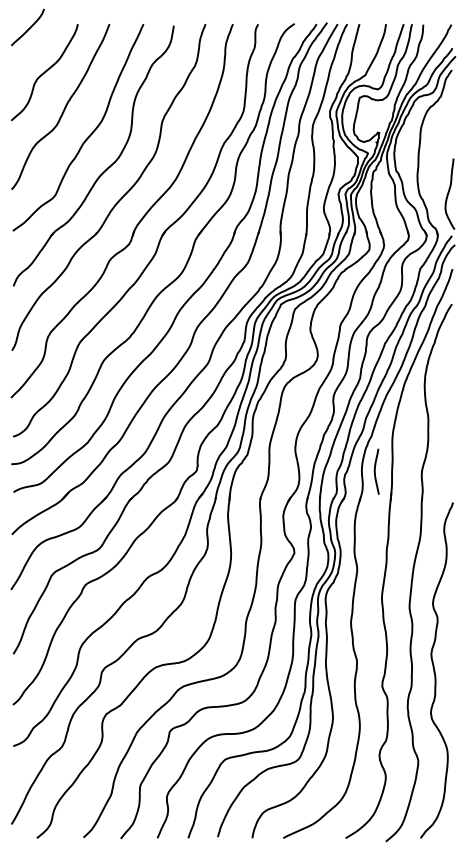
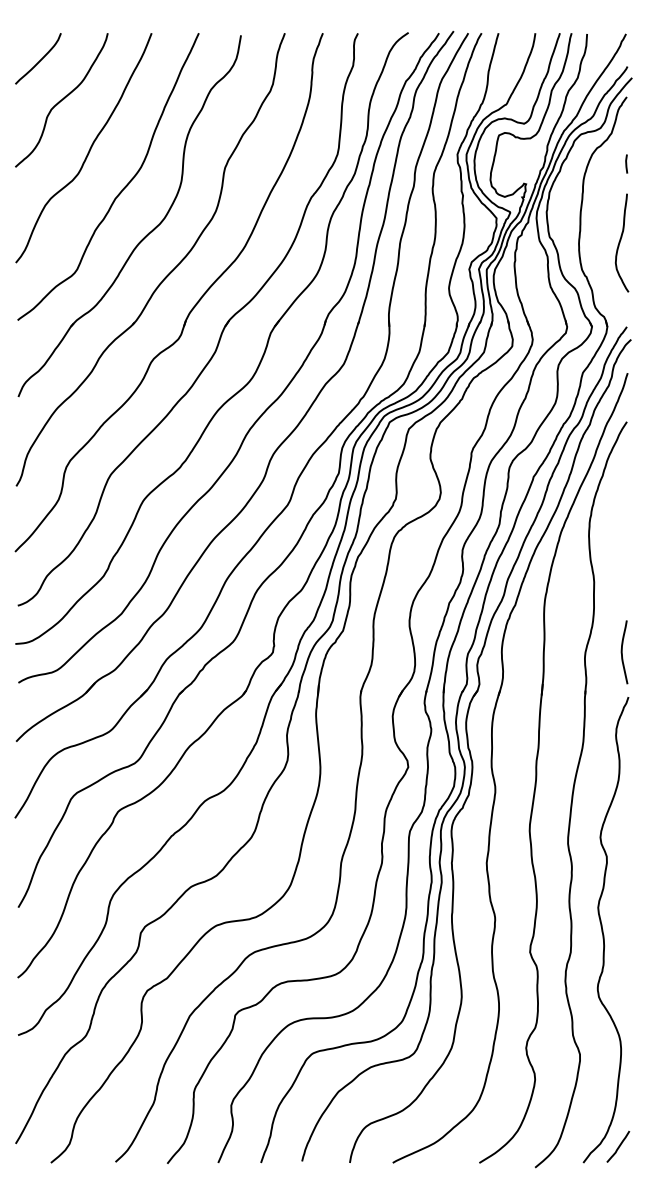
curve: (29, 27) -> (40, 59), moved
line: (451, 118) -> (626, 163), added
curve: (448, 193) -> (620, 242), moved
curve: (375, 471) -> (622, 652), moved
curve: (445, 826) -> (618, 1146), added

